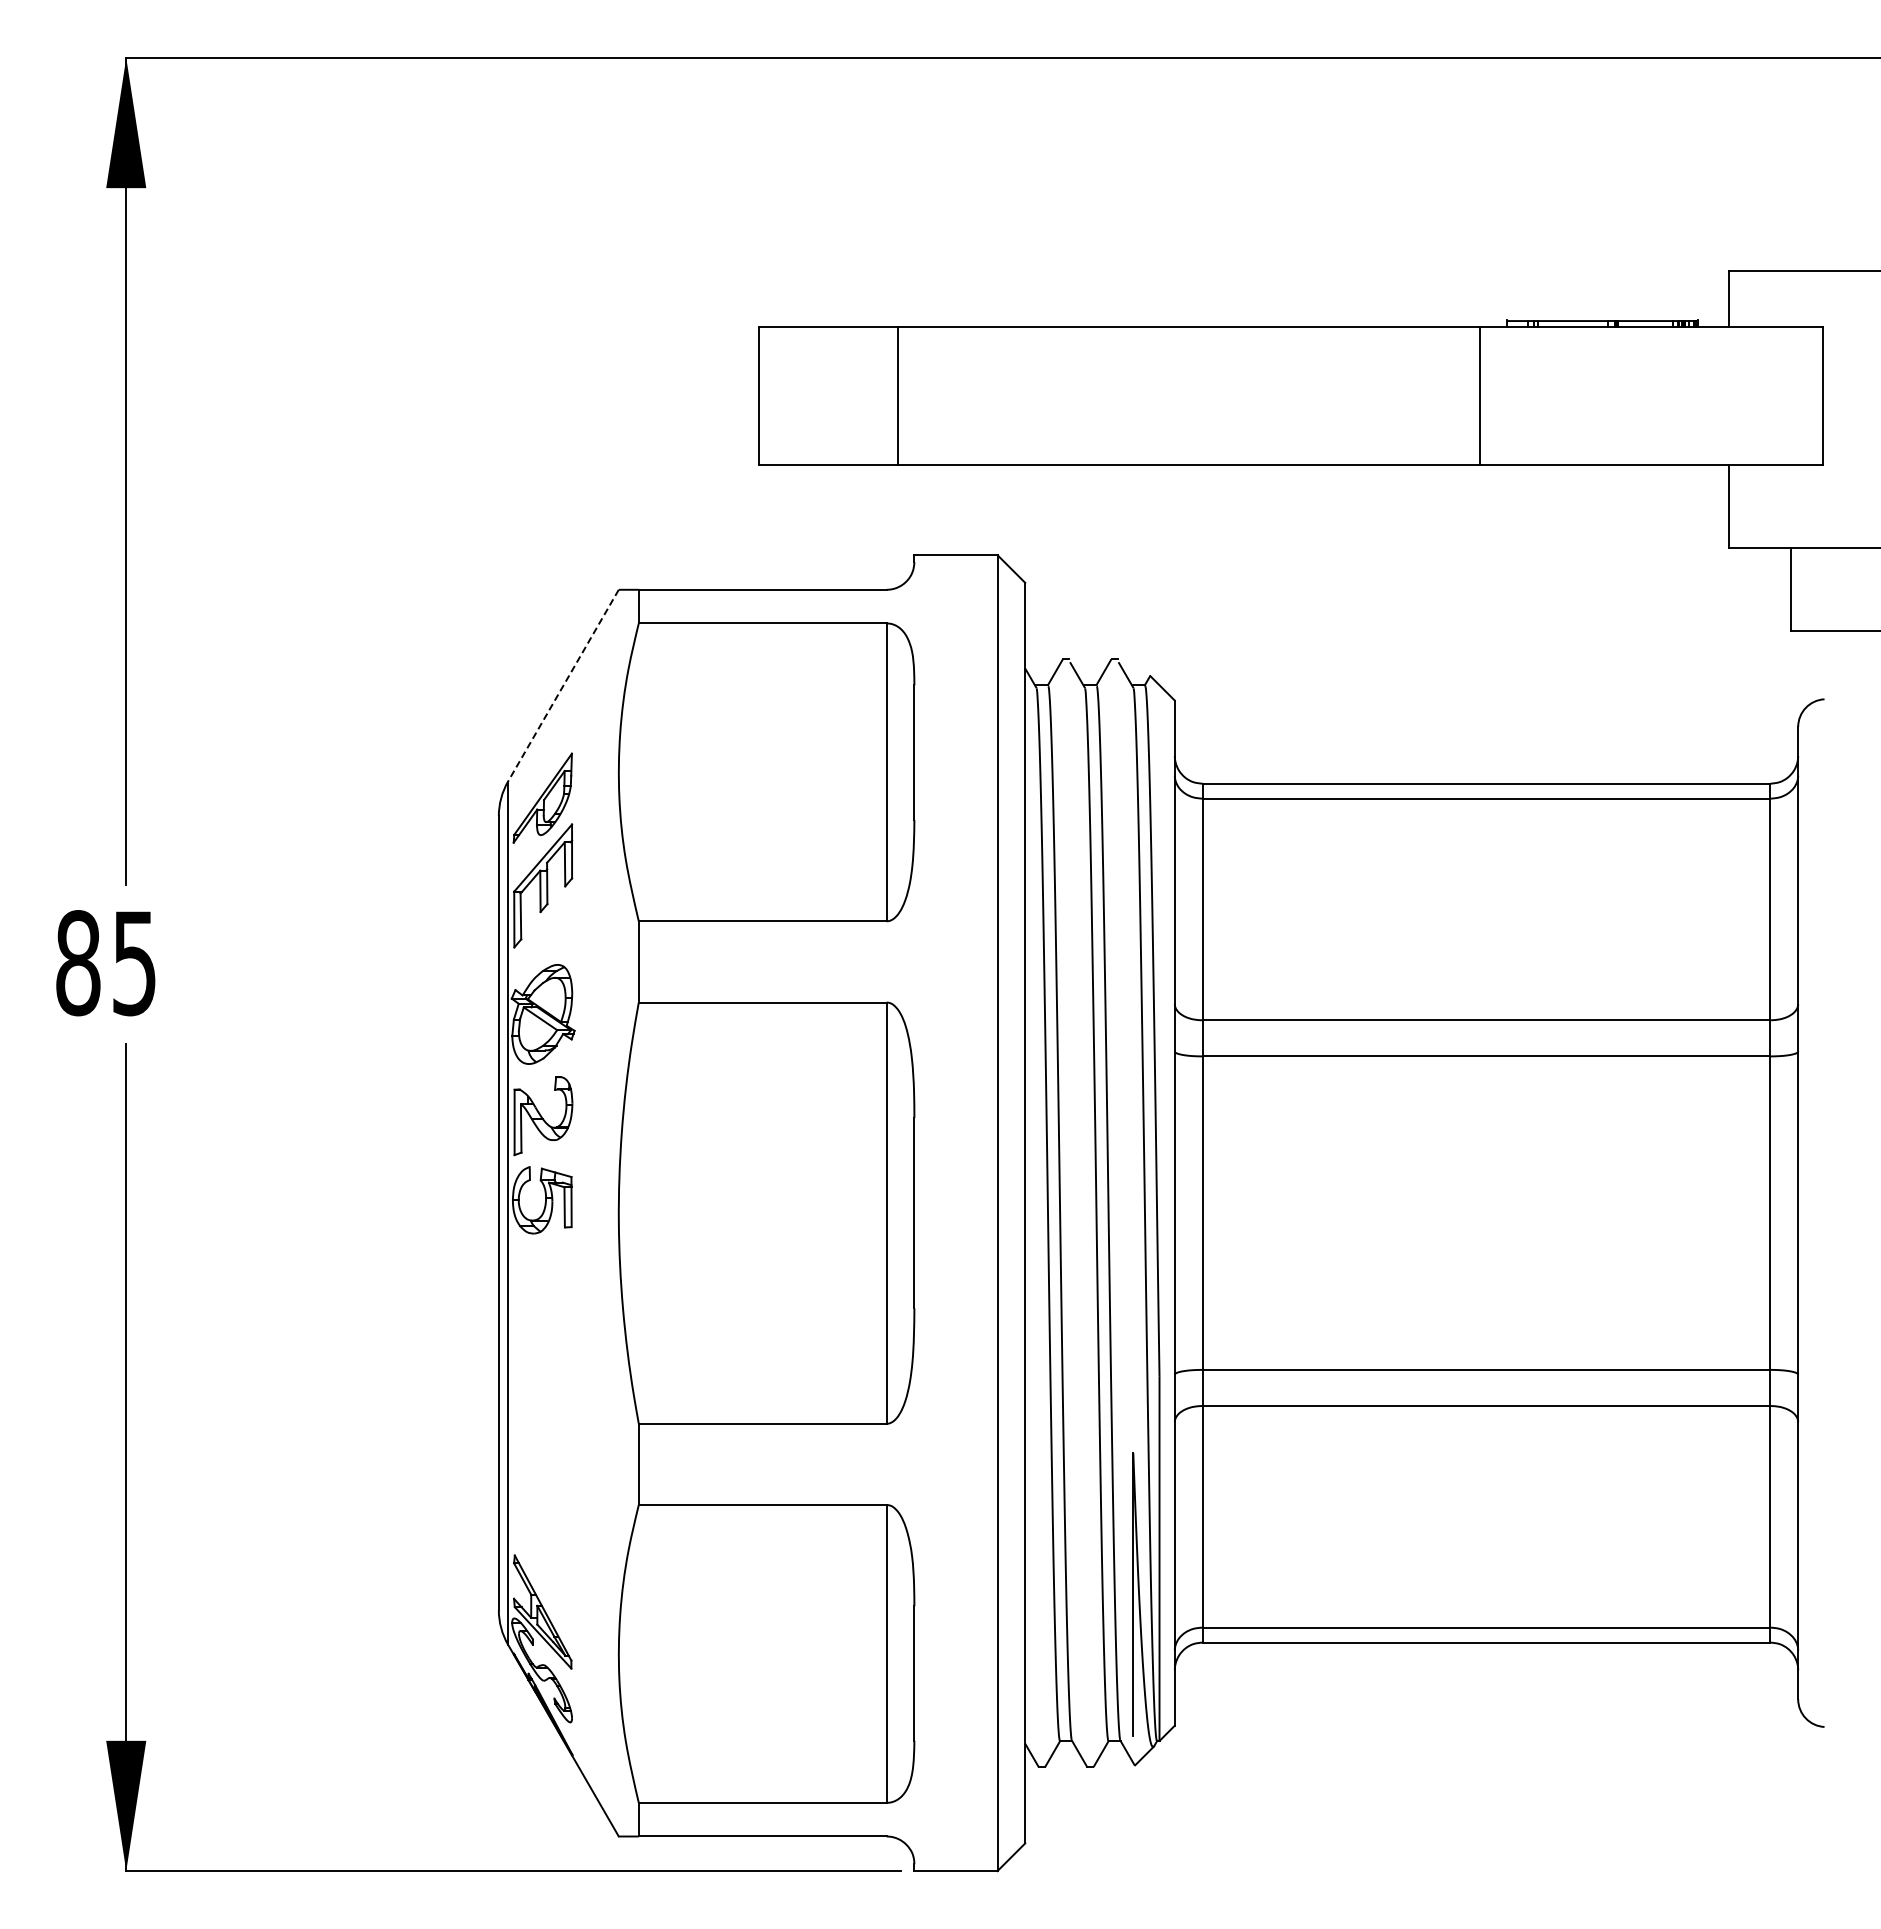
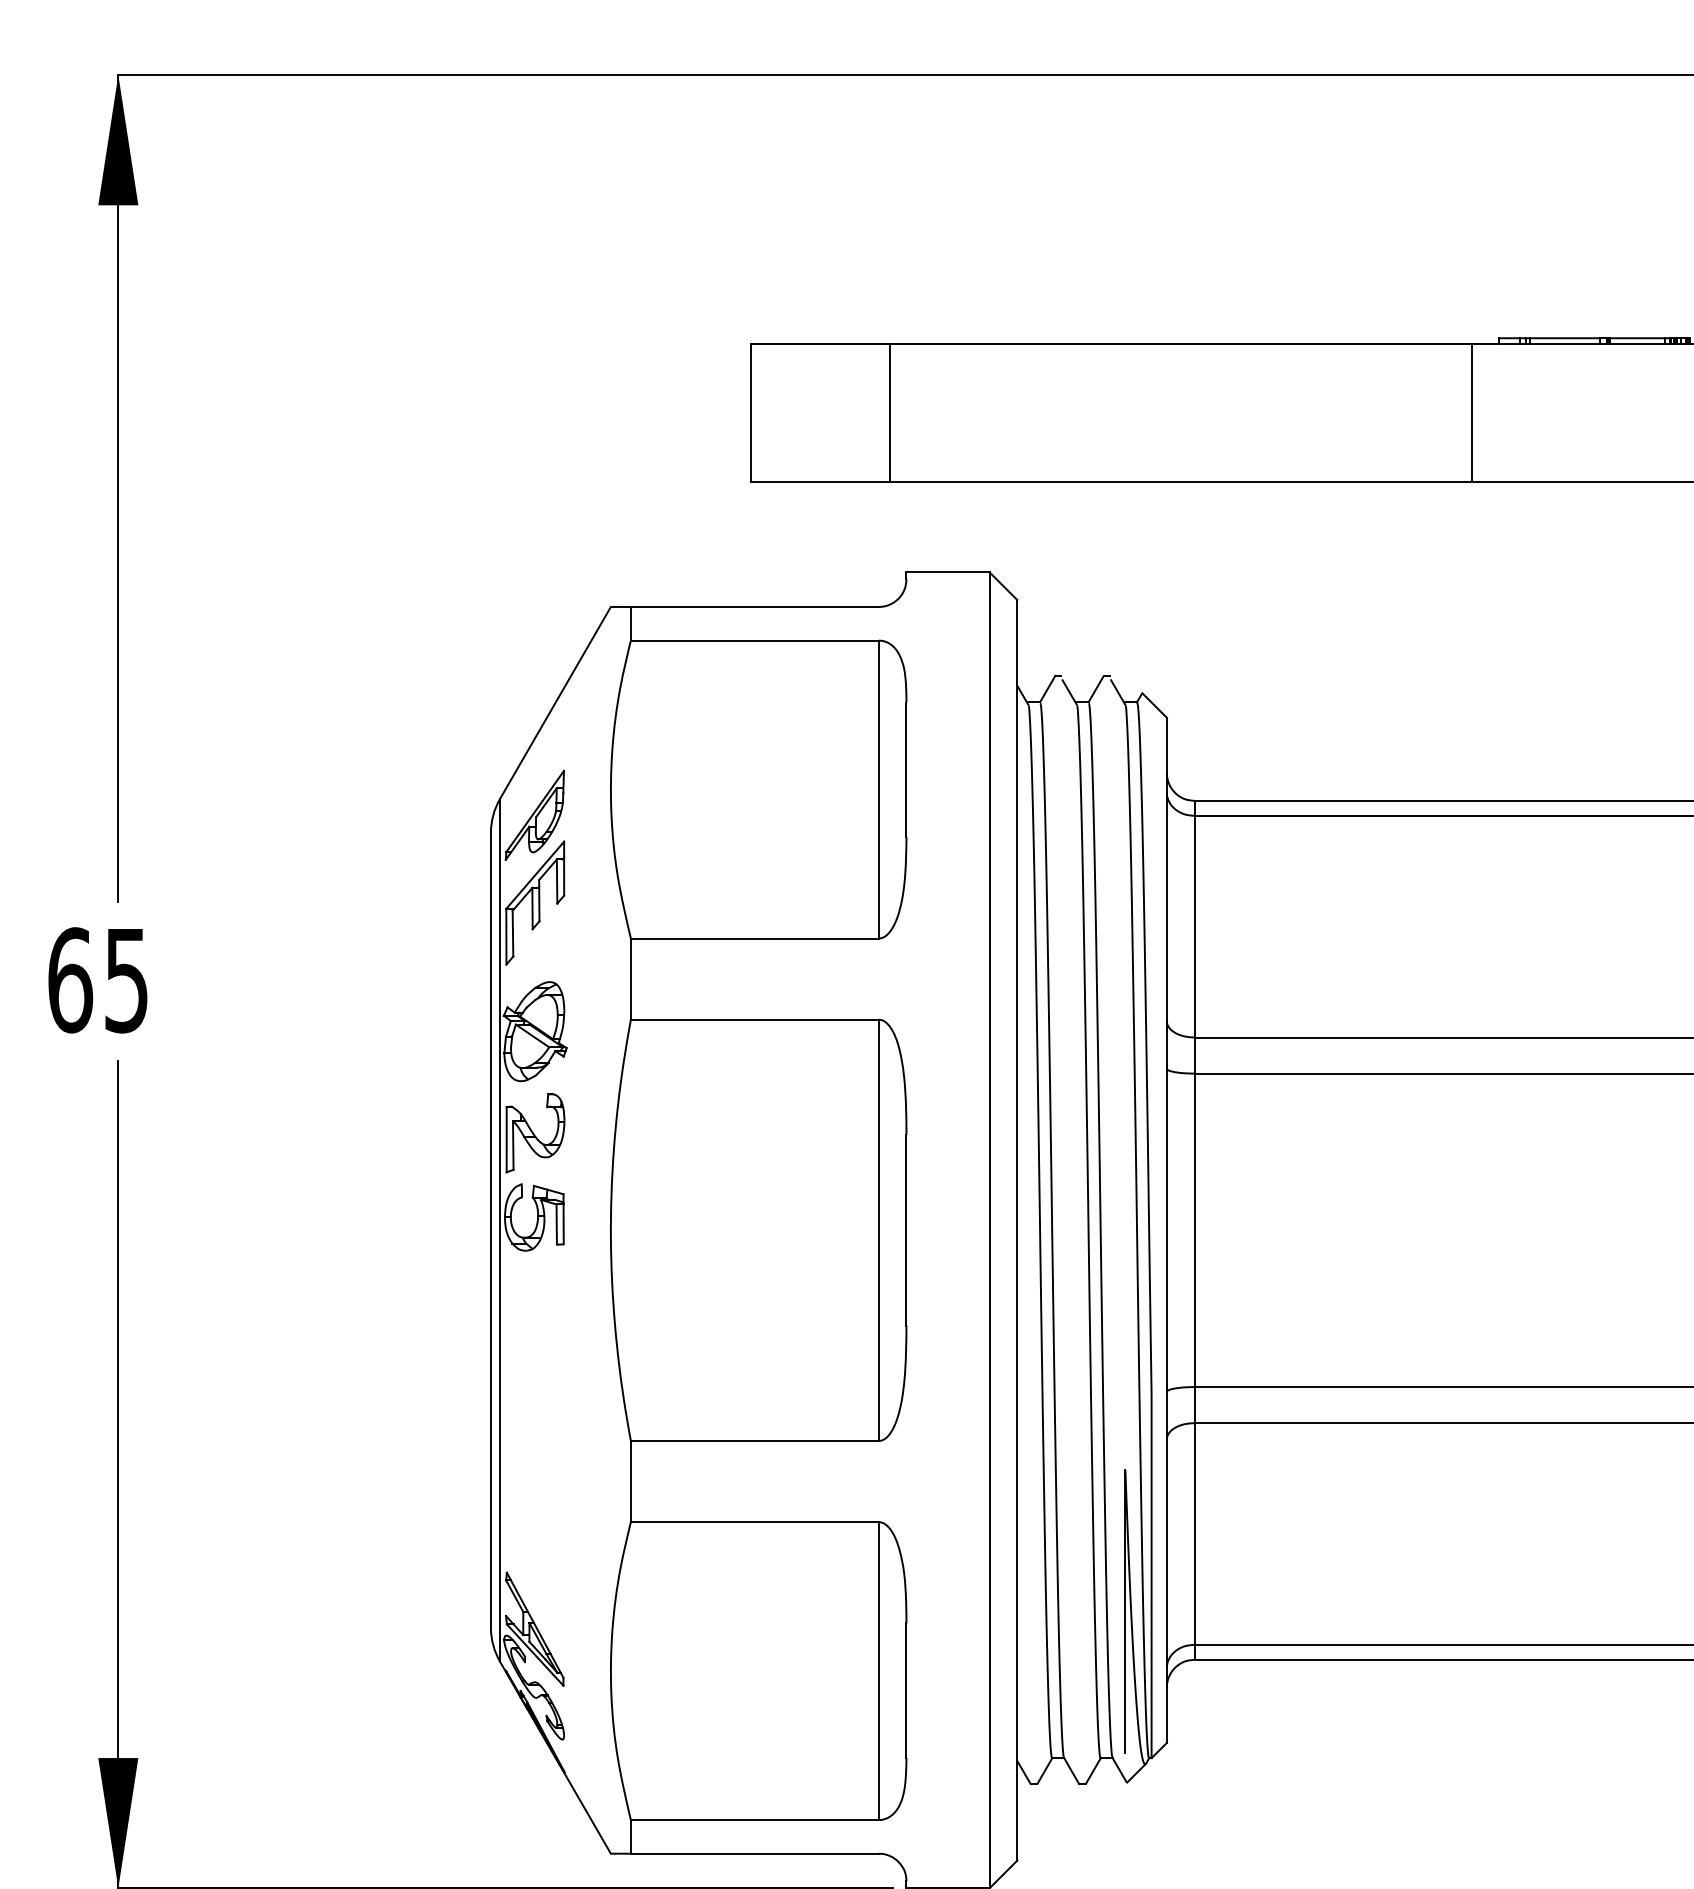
line: (563, 685) -> (555, 702), dashed -> solid
text: (78, 963) -> (70, 980), 85 -> 65

